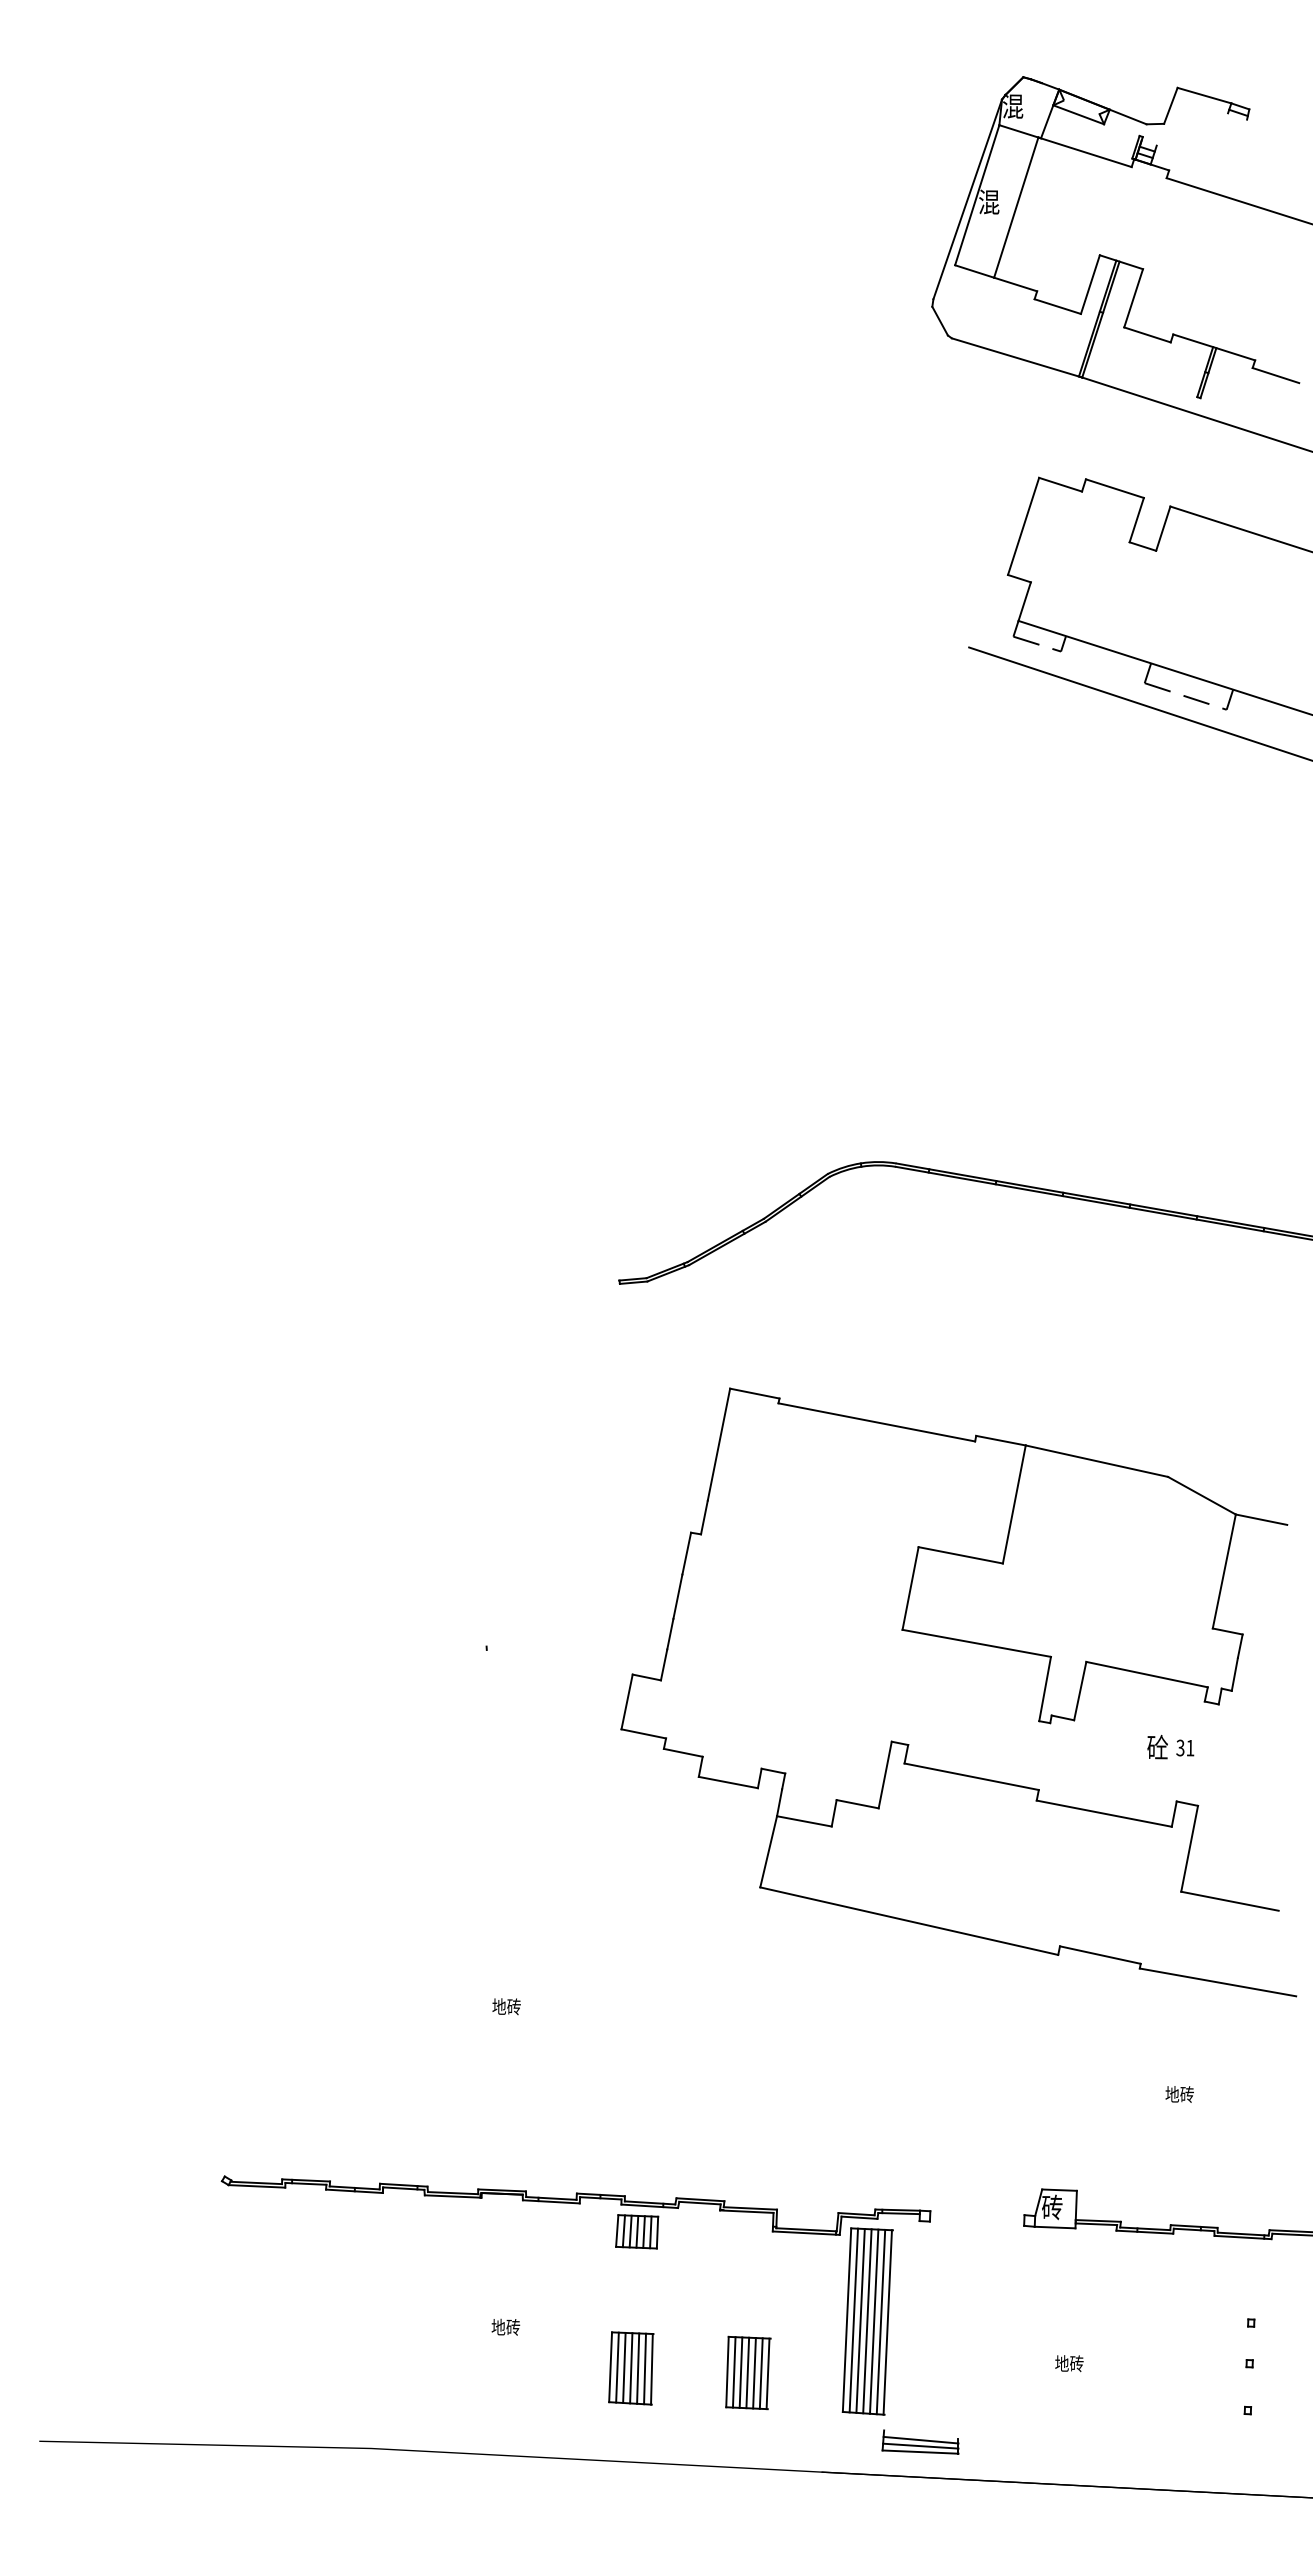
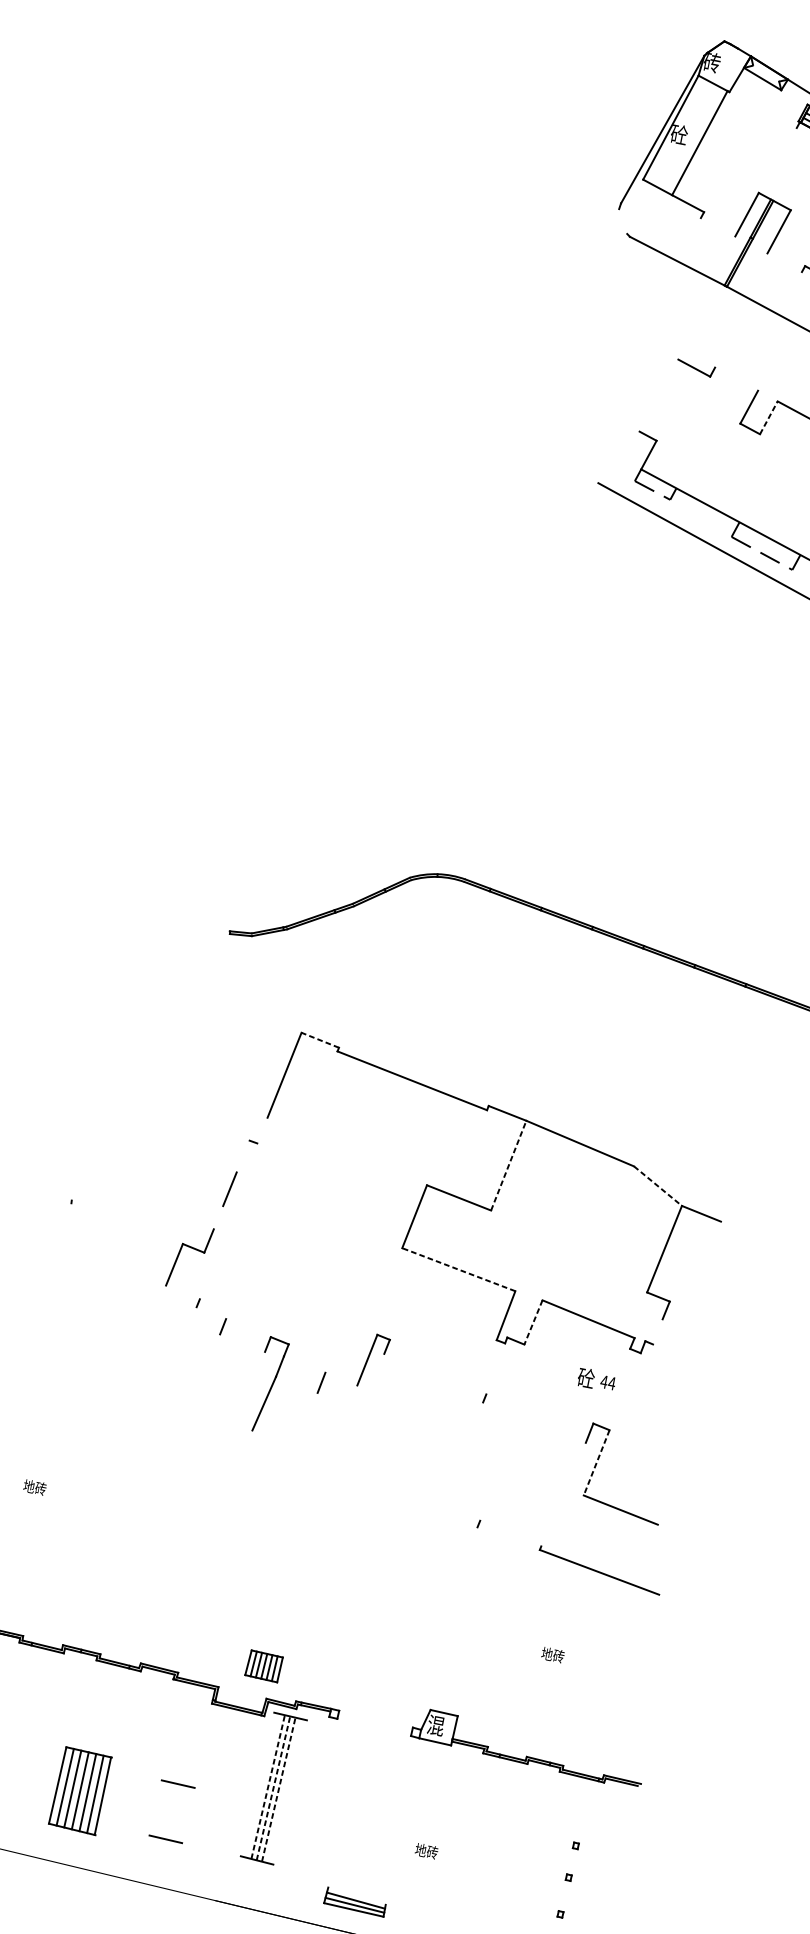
text: (1012, 105) -> (711, 62), 混 -> 砖
line: (1084, 152) -> (761, 109), removed
text: (988, 201) -> (678, 134), 混 -> 砼
line: (1057, 306) -> (717, 227), removed
line: (939, 320) -> (622, 220), removed
line: (1147, 334) -> (784, 262), removed
line: (1114, 488) -> (736, 379), removed
line: (1023, 525) -> (659, 394), removed
line: (1163, 528) -> (769, 417), solid -> dashed
line: (754, 1393) -> (320, 1040), solid -> dashed
line: (1201, 1495) -> (657, 1185), solid -> dashed
line: (1014, 1504) -> (508, 1165), solid -> dashed
line: (704, 1517) -> (262, 1130), removed
line: (686, 1553) -> (243, 1156), removed
line: (670, 1633) -> (218, 1217), removed
line: (976, 1643) -> (458, 1269), solid -> dashed
line: (1234, 1673) -> (657, 1331), removed
line: (1080, 1691) -> (533, 1322), solid -> dashed
line: (643, 1733) -> (182, 1292), removed
text: (1185, 1747) -> (608, 1382), 31 -> 44
line: (682, 1752) -> (210, 1312), removed
line: (971, 1776) -> (435, 1373), removed
line: (727, 1782) -> (241, 1342), removed
line: (857, 1804) -> (341, 1379), removed
line: (1103, 1813) -> (533, 1422), removed
line: (804, 1821) -> (296, 1385), removed
line: (1189, 1848) -> (596, 1462), solid -> dashed
line: (909, 1920) -> (365, 1478), removed
line: (1099, 1954) -> (510, 1533), removed
text: (1052, 2207) -> (436, 1725), 砖 -> 混
part: (637, 2231) -> (264, 1666), moved
line: (846, 2319) -> (257, 1783), removed
line: (853, 2320) -> (262, 1785), removed
line: (860, 2320) -> (268, 1786), solid -> dashed
line: (867, 2320) -> (273, 1787), solid -> dashed
line: (874, 2321) -> (279, 1789), solid -> dashed
line: (880, 2321) -> (283, 1790), removed
line: (887, 2322) -> (289, 1792), removed
part: (631, 2368) -> (80, 1791), size x1.4
line: (727, 2371) -> (155, 1807), removed
line: (733, 2372) -> (160, 1809), removed
line: (740, 2372) -> (165, 1810), removed
line: (747, 2372) -> (171, 1811), removed
line: (754, 2373) -> (176, 1813), removed
line: (760, 2373) -> (181, 1813), removed
line: (767, 2373) -> (187, 1814), removed
part: (920, 2441) -> (355, 1901), moved

